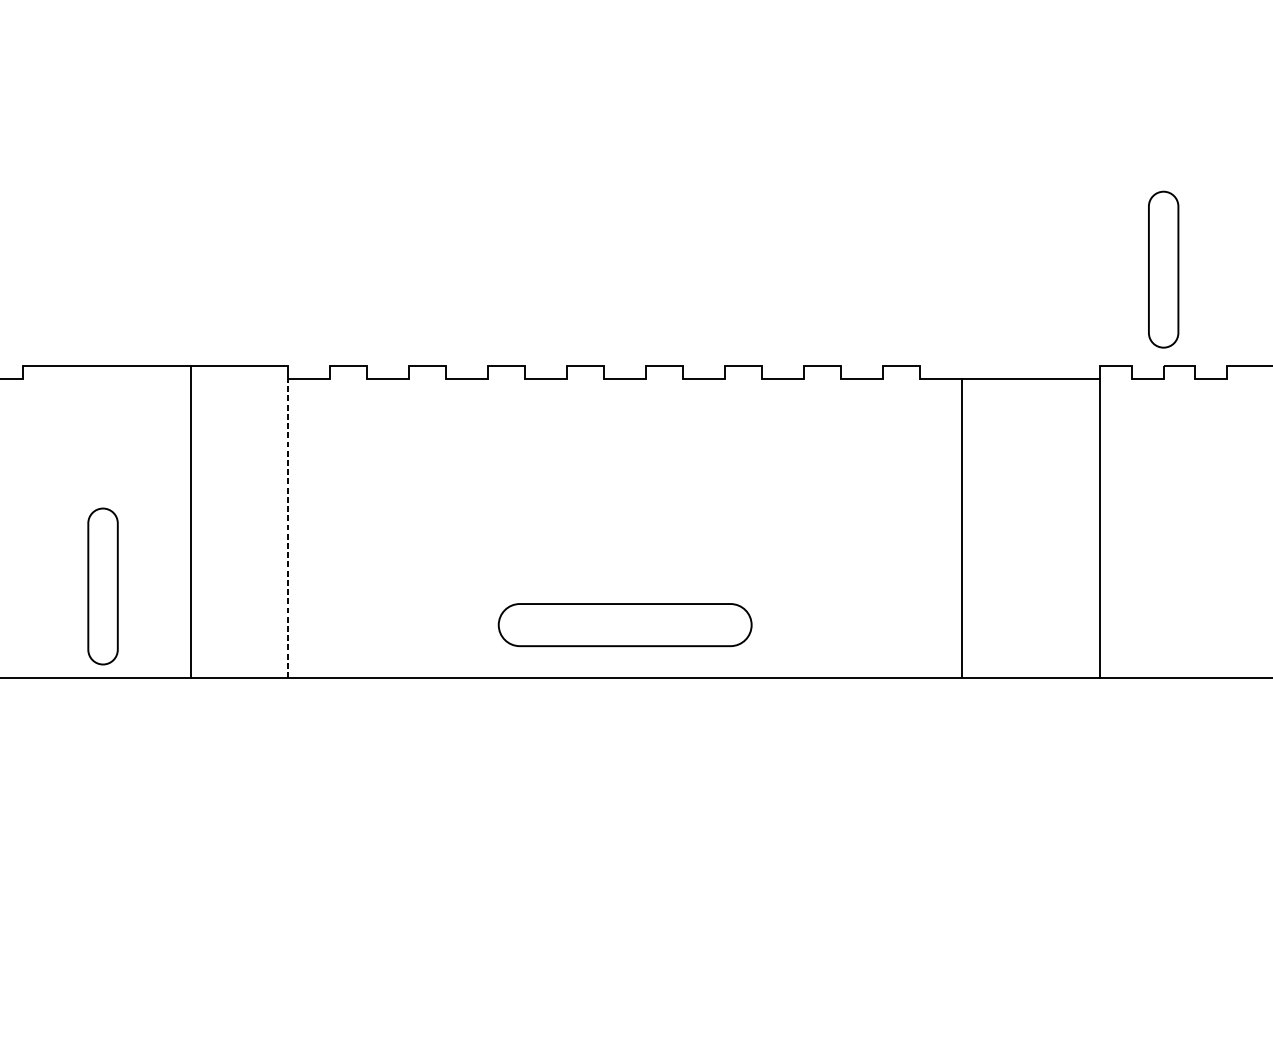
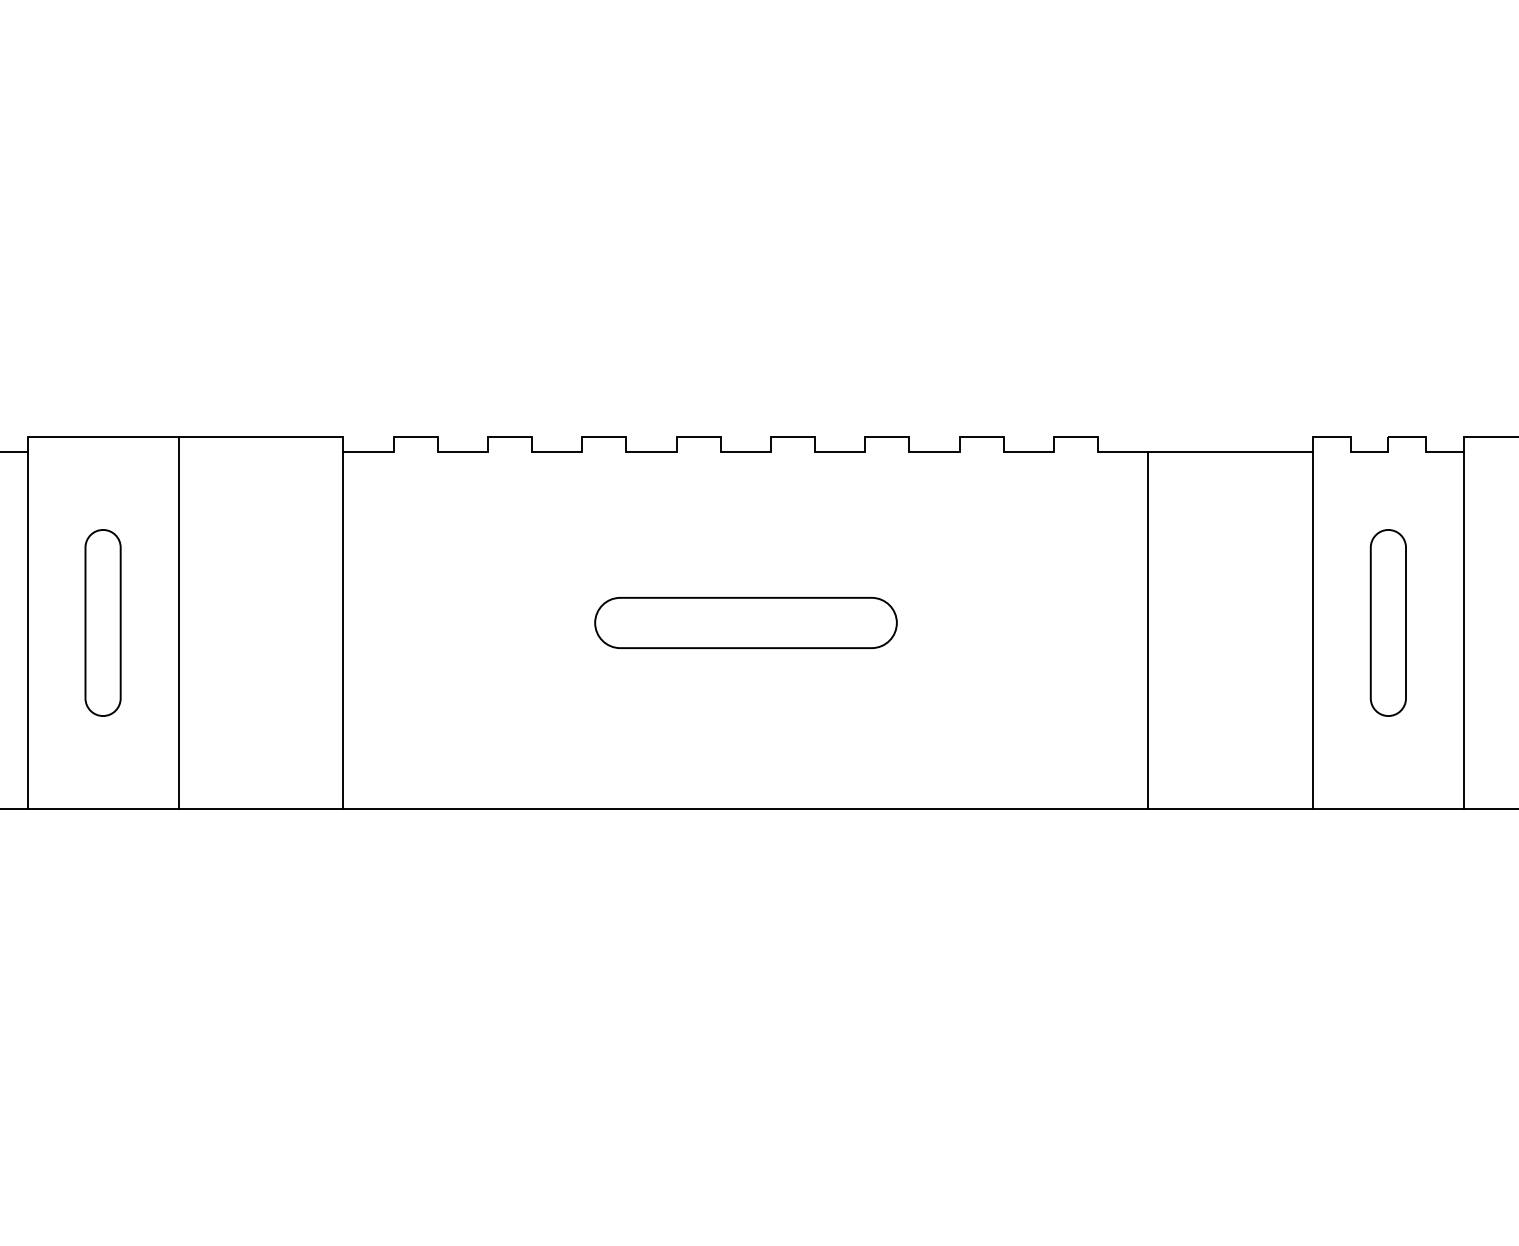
part: (1162, 269) -> (1387, 622), moved
line: (191, 521) -> (178, 622), moved
line: (22, 528) -> (27, 630), added
line: (287, 528) -> (343, 630), dashed -> solid
line: (1226, 528) -> (1463, 630), added
part: (102, 586) -> (102, 622), moved
part: (624, 624) -> (745, 622), moved

